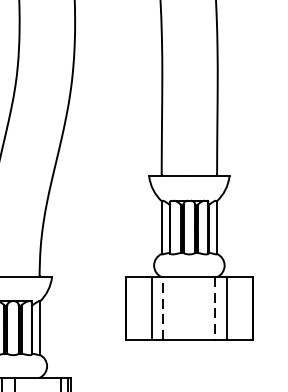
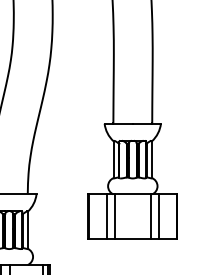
line: (163, 307) -> (114, 215), dashed -> solid
line: (216, 308) -> (151, 216), dashed -> solid

